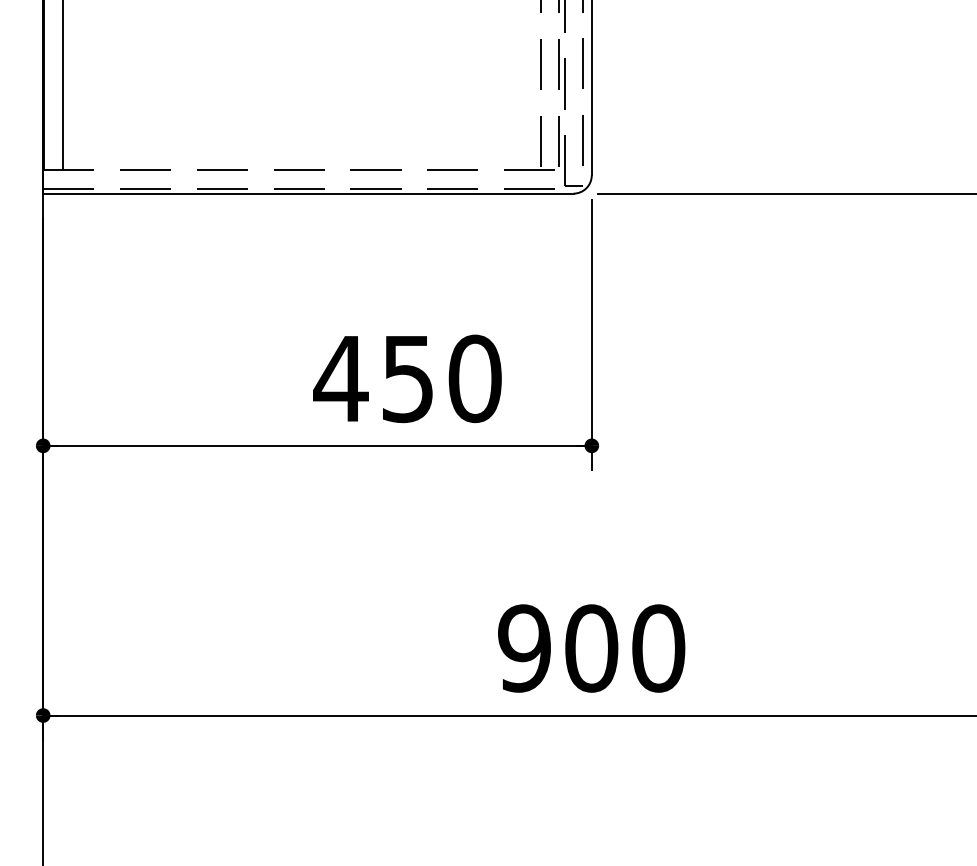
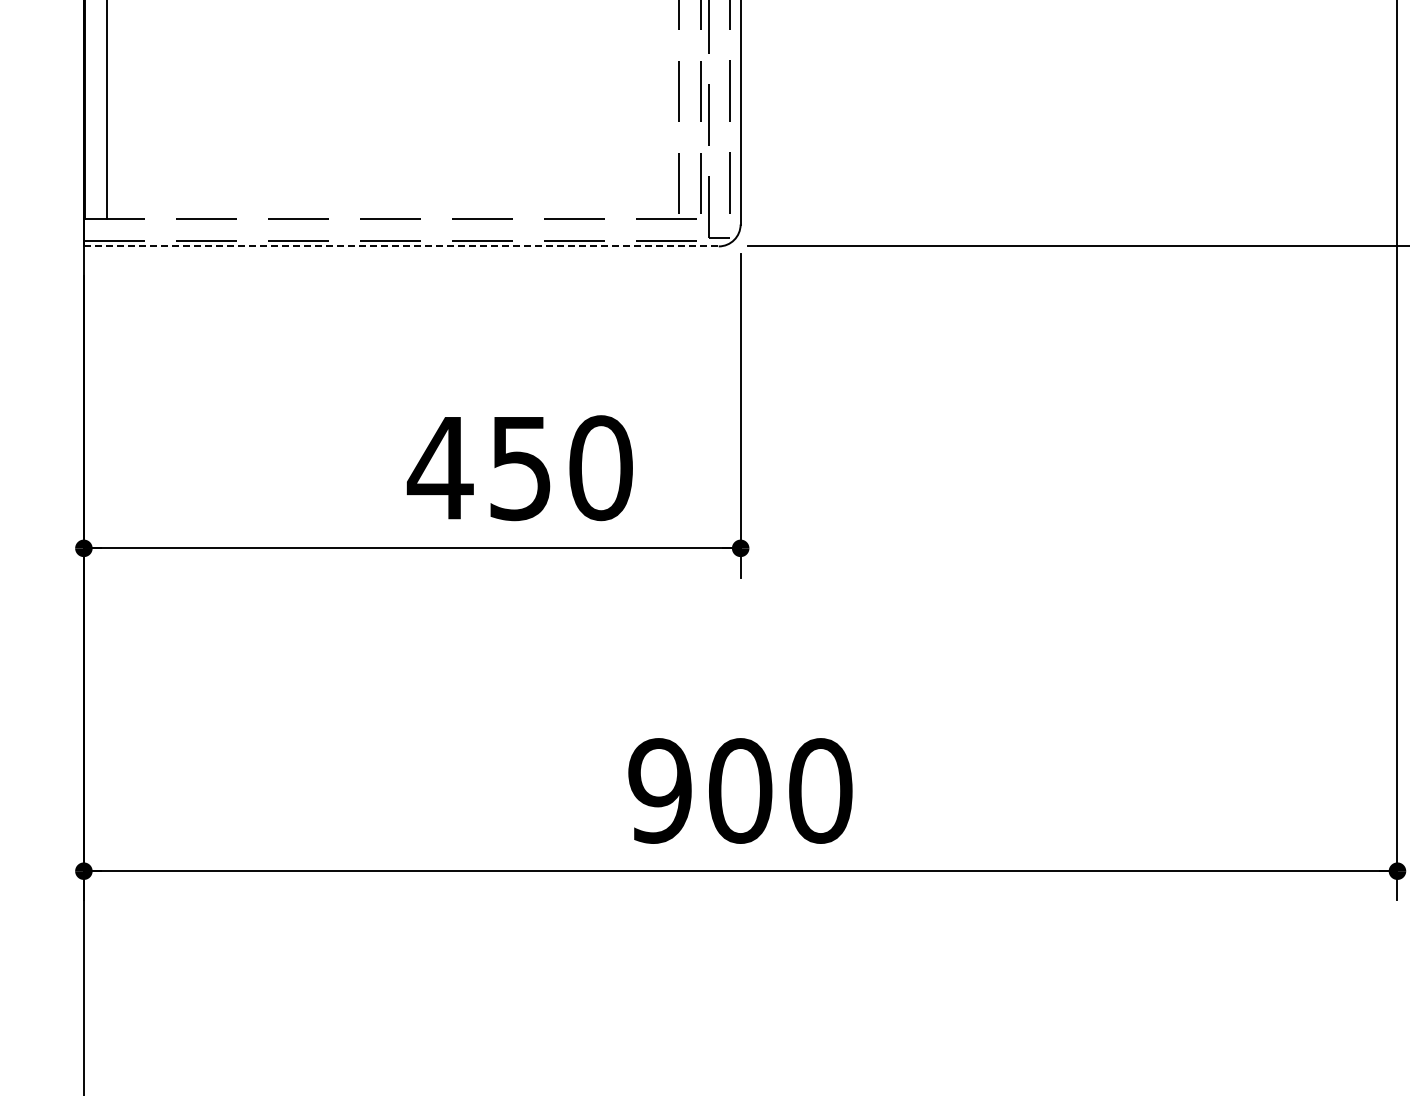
line: (308, 193) -> (401, 246), solid -> dashed

